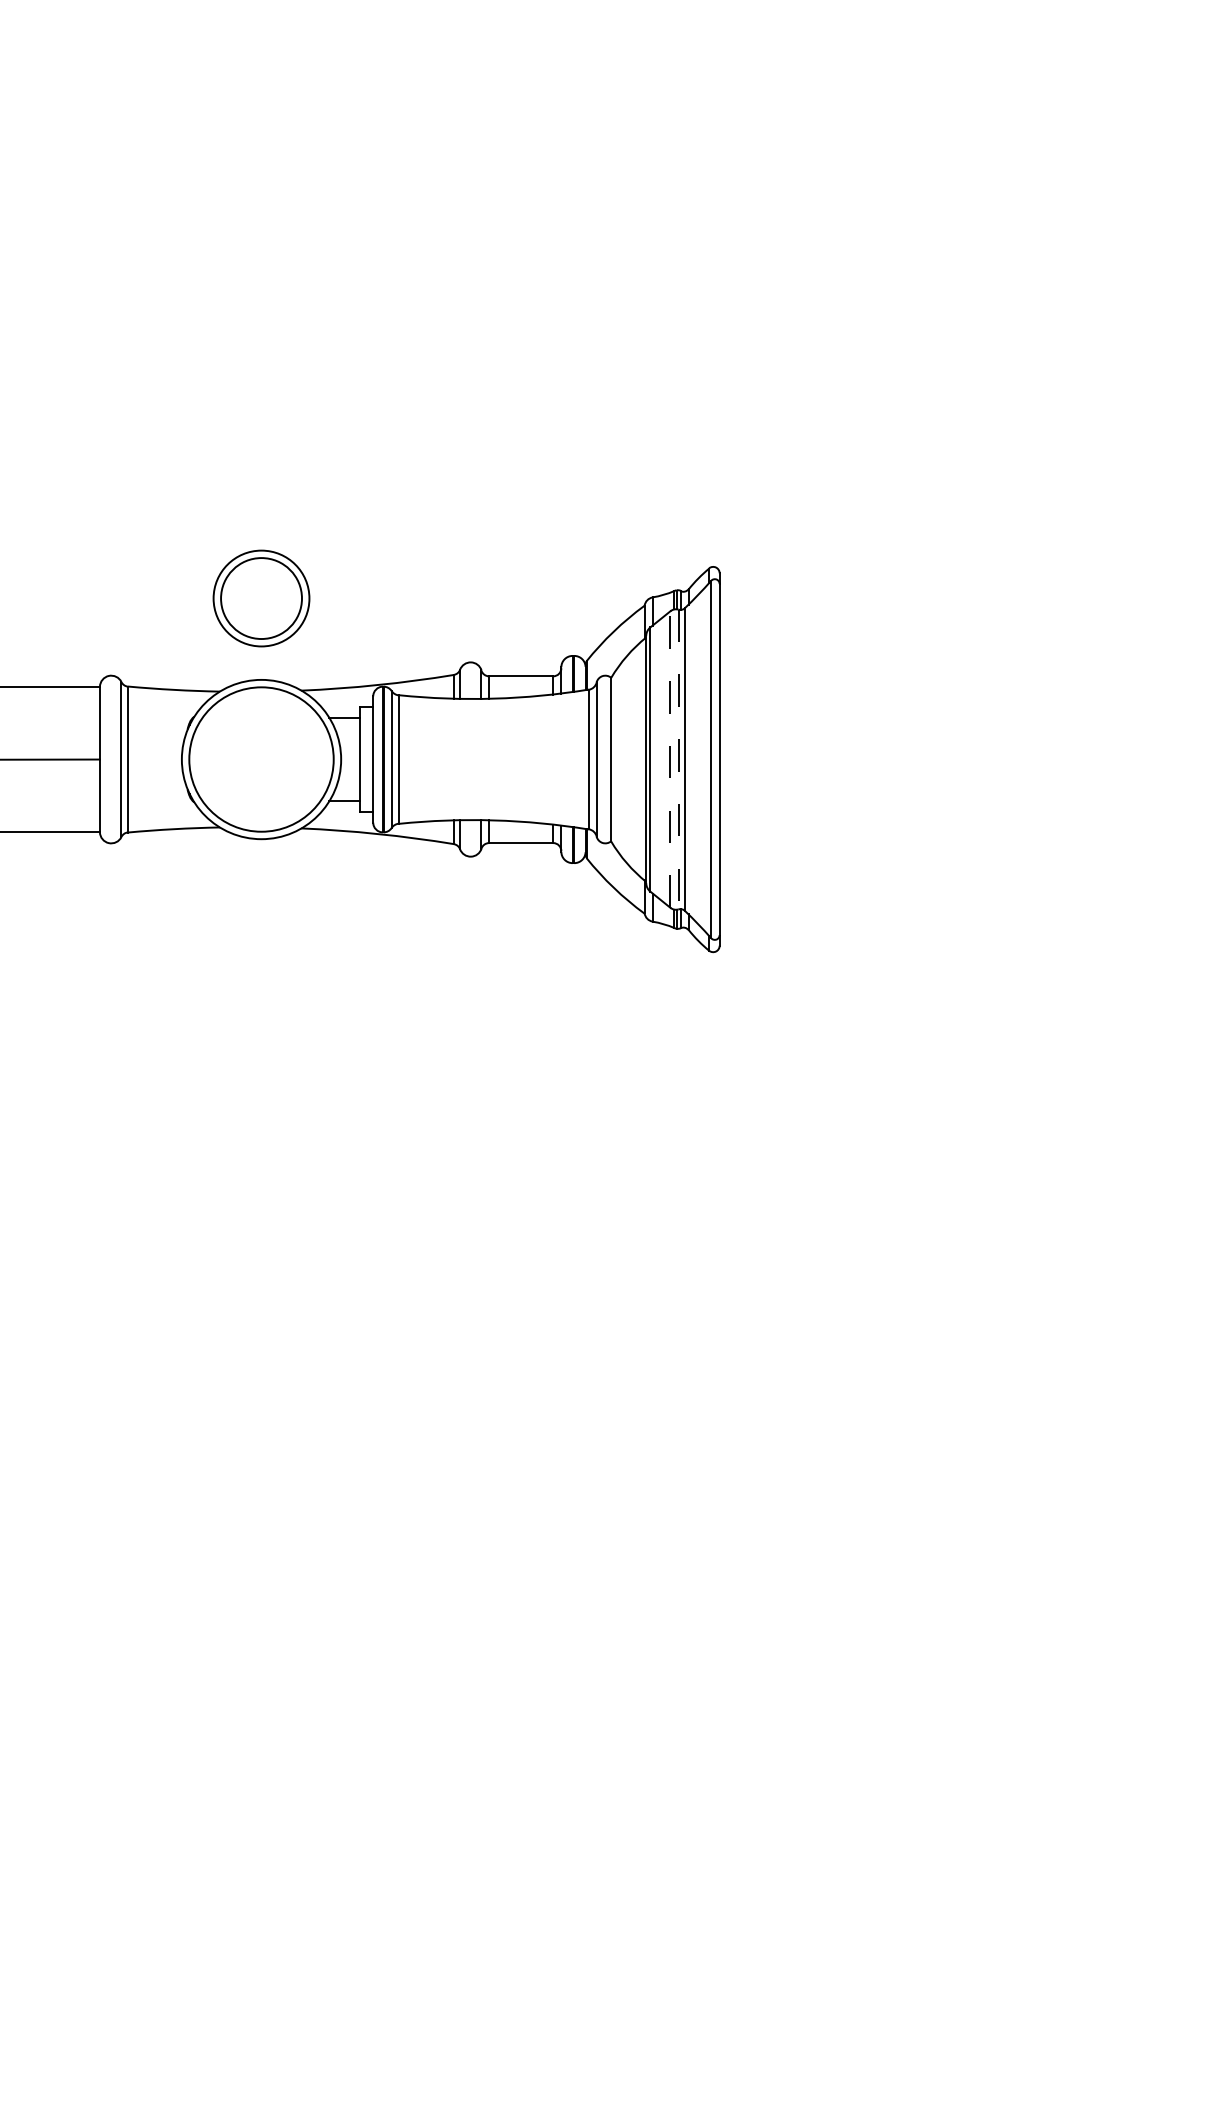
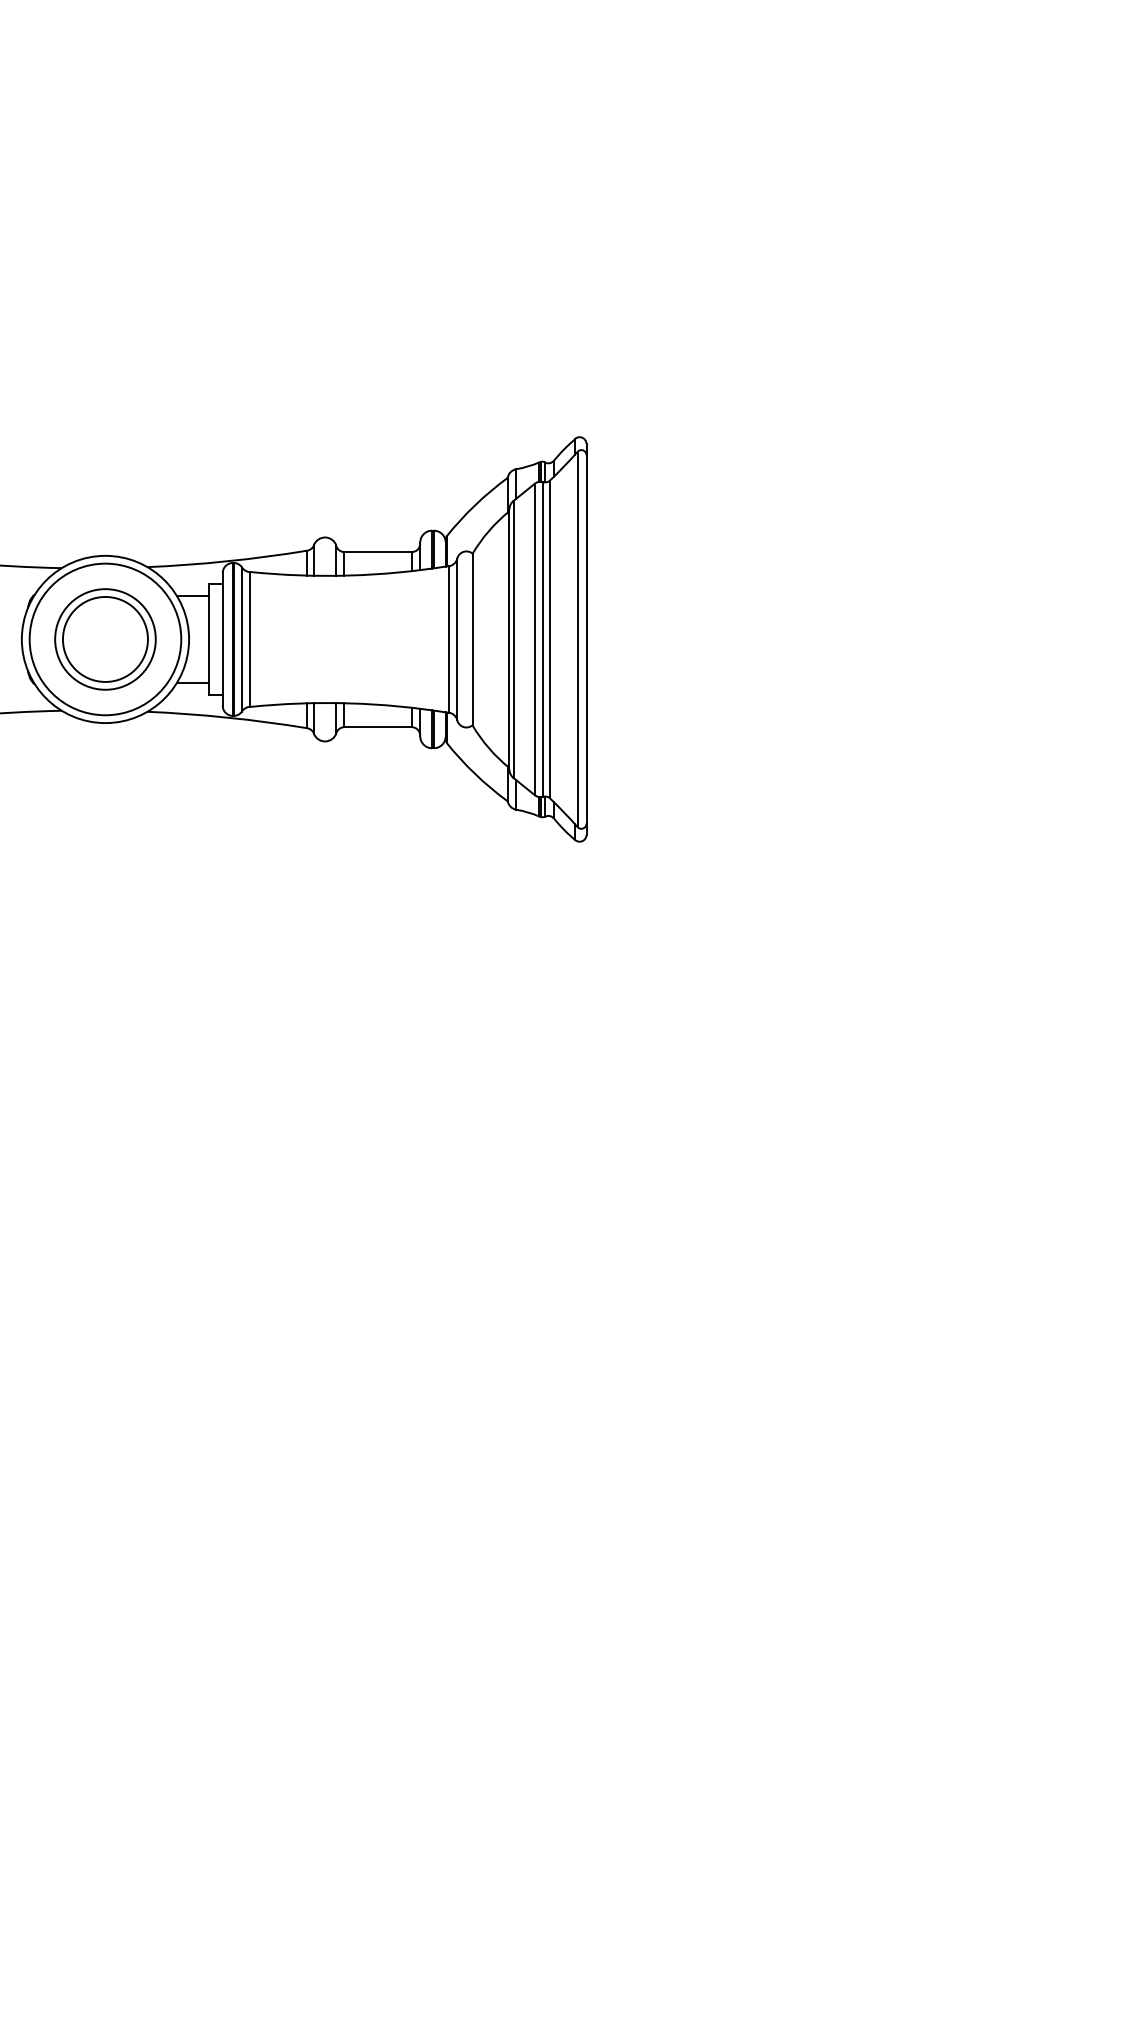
part: (261, 598) -> (105, 639), moved
line: (670, 759) -> (534, 639), dashed -> solid
line: (678, 759) -> (543, 639), dashed -> solid

